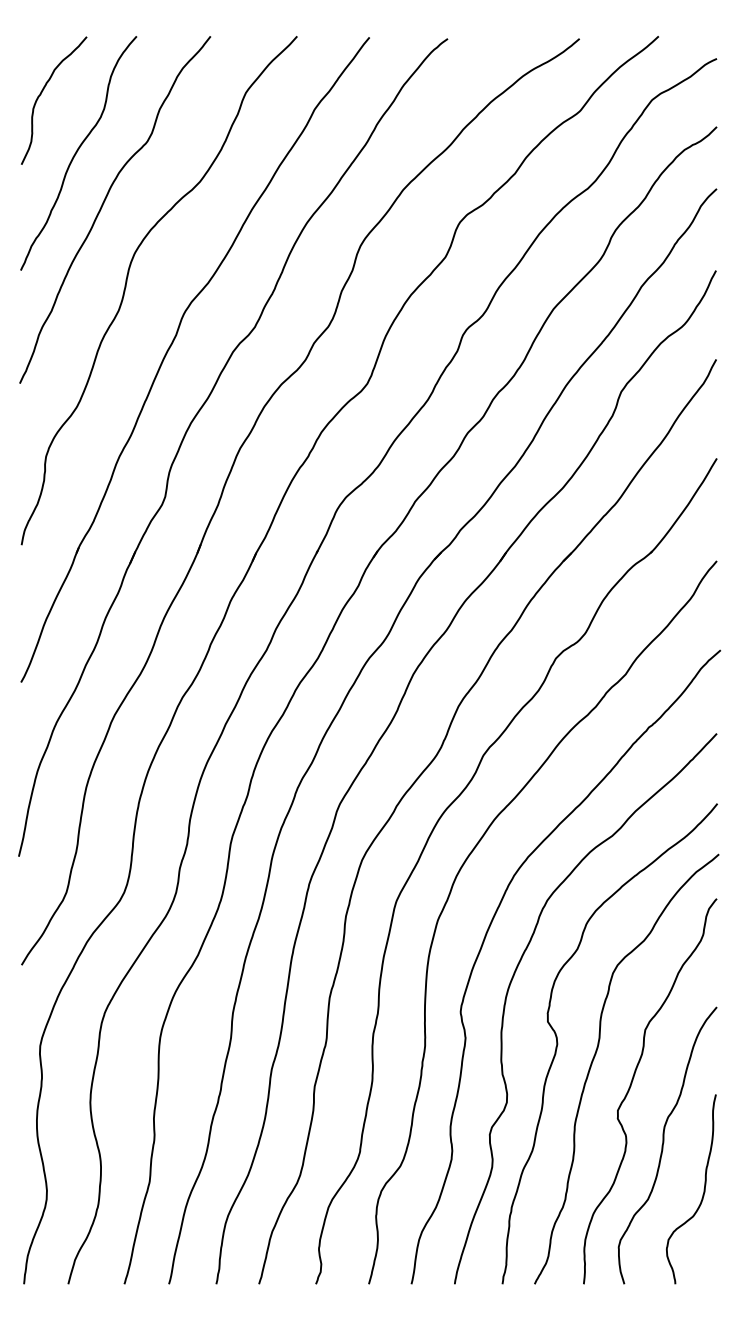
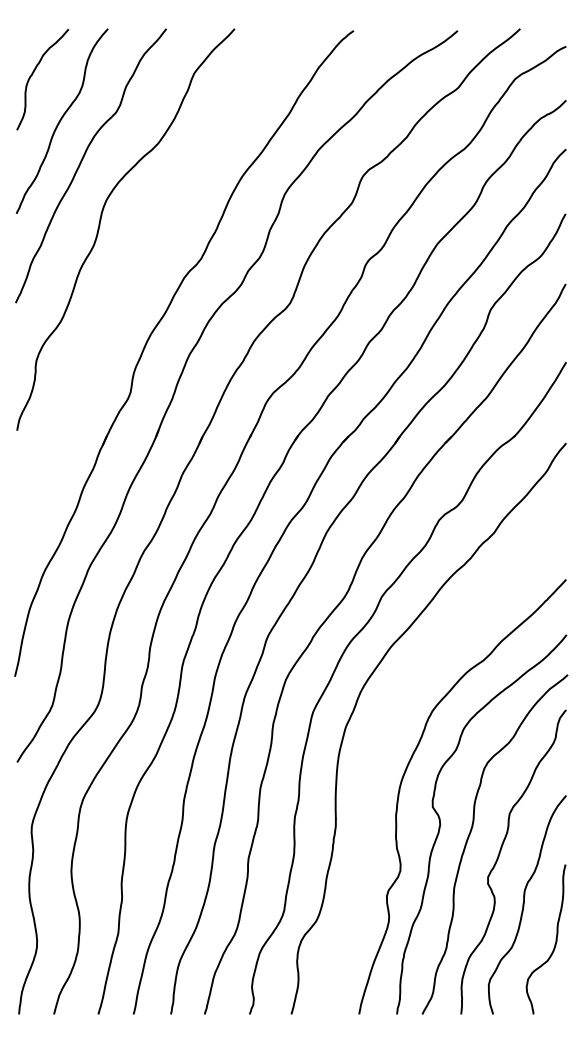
part: (170, 348) -> (134, 275), removed
curve: (487, 934) -> (385, 738), removed

